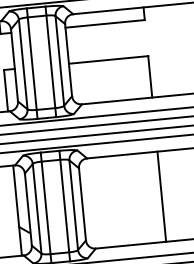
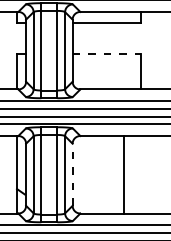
line: (109, 59) -> (107, 53), solid -> dashed
line: (161, 196) -> (123, 174), moved
line: (82, 204) -> (72, 174), solid -> dashed

